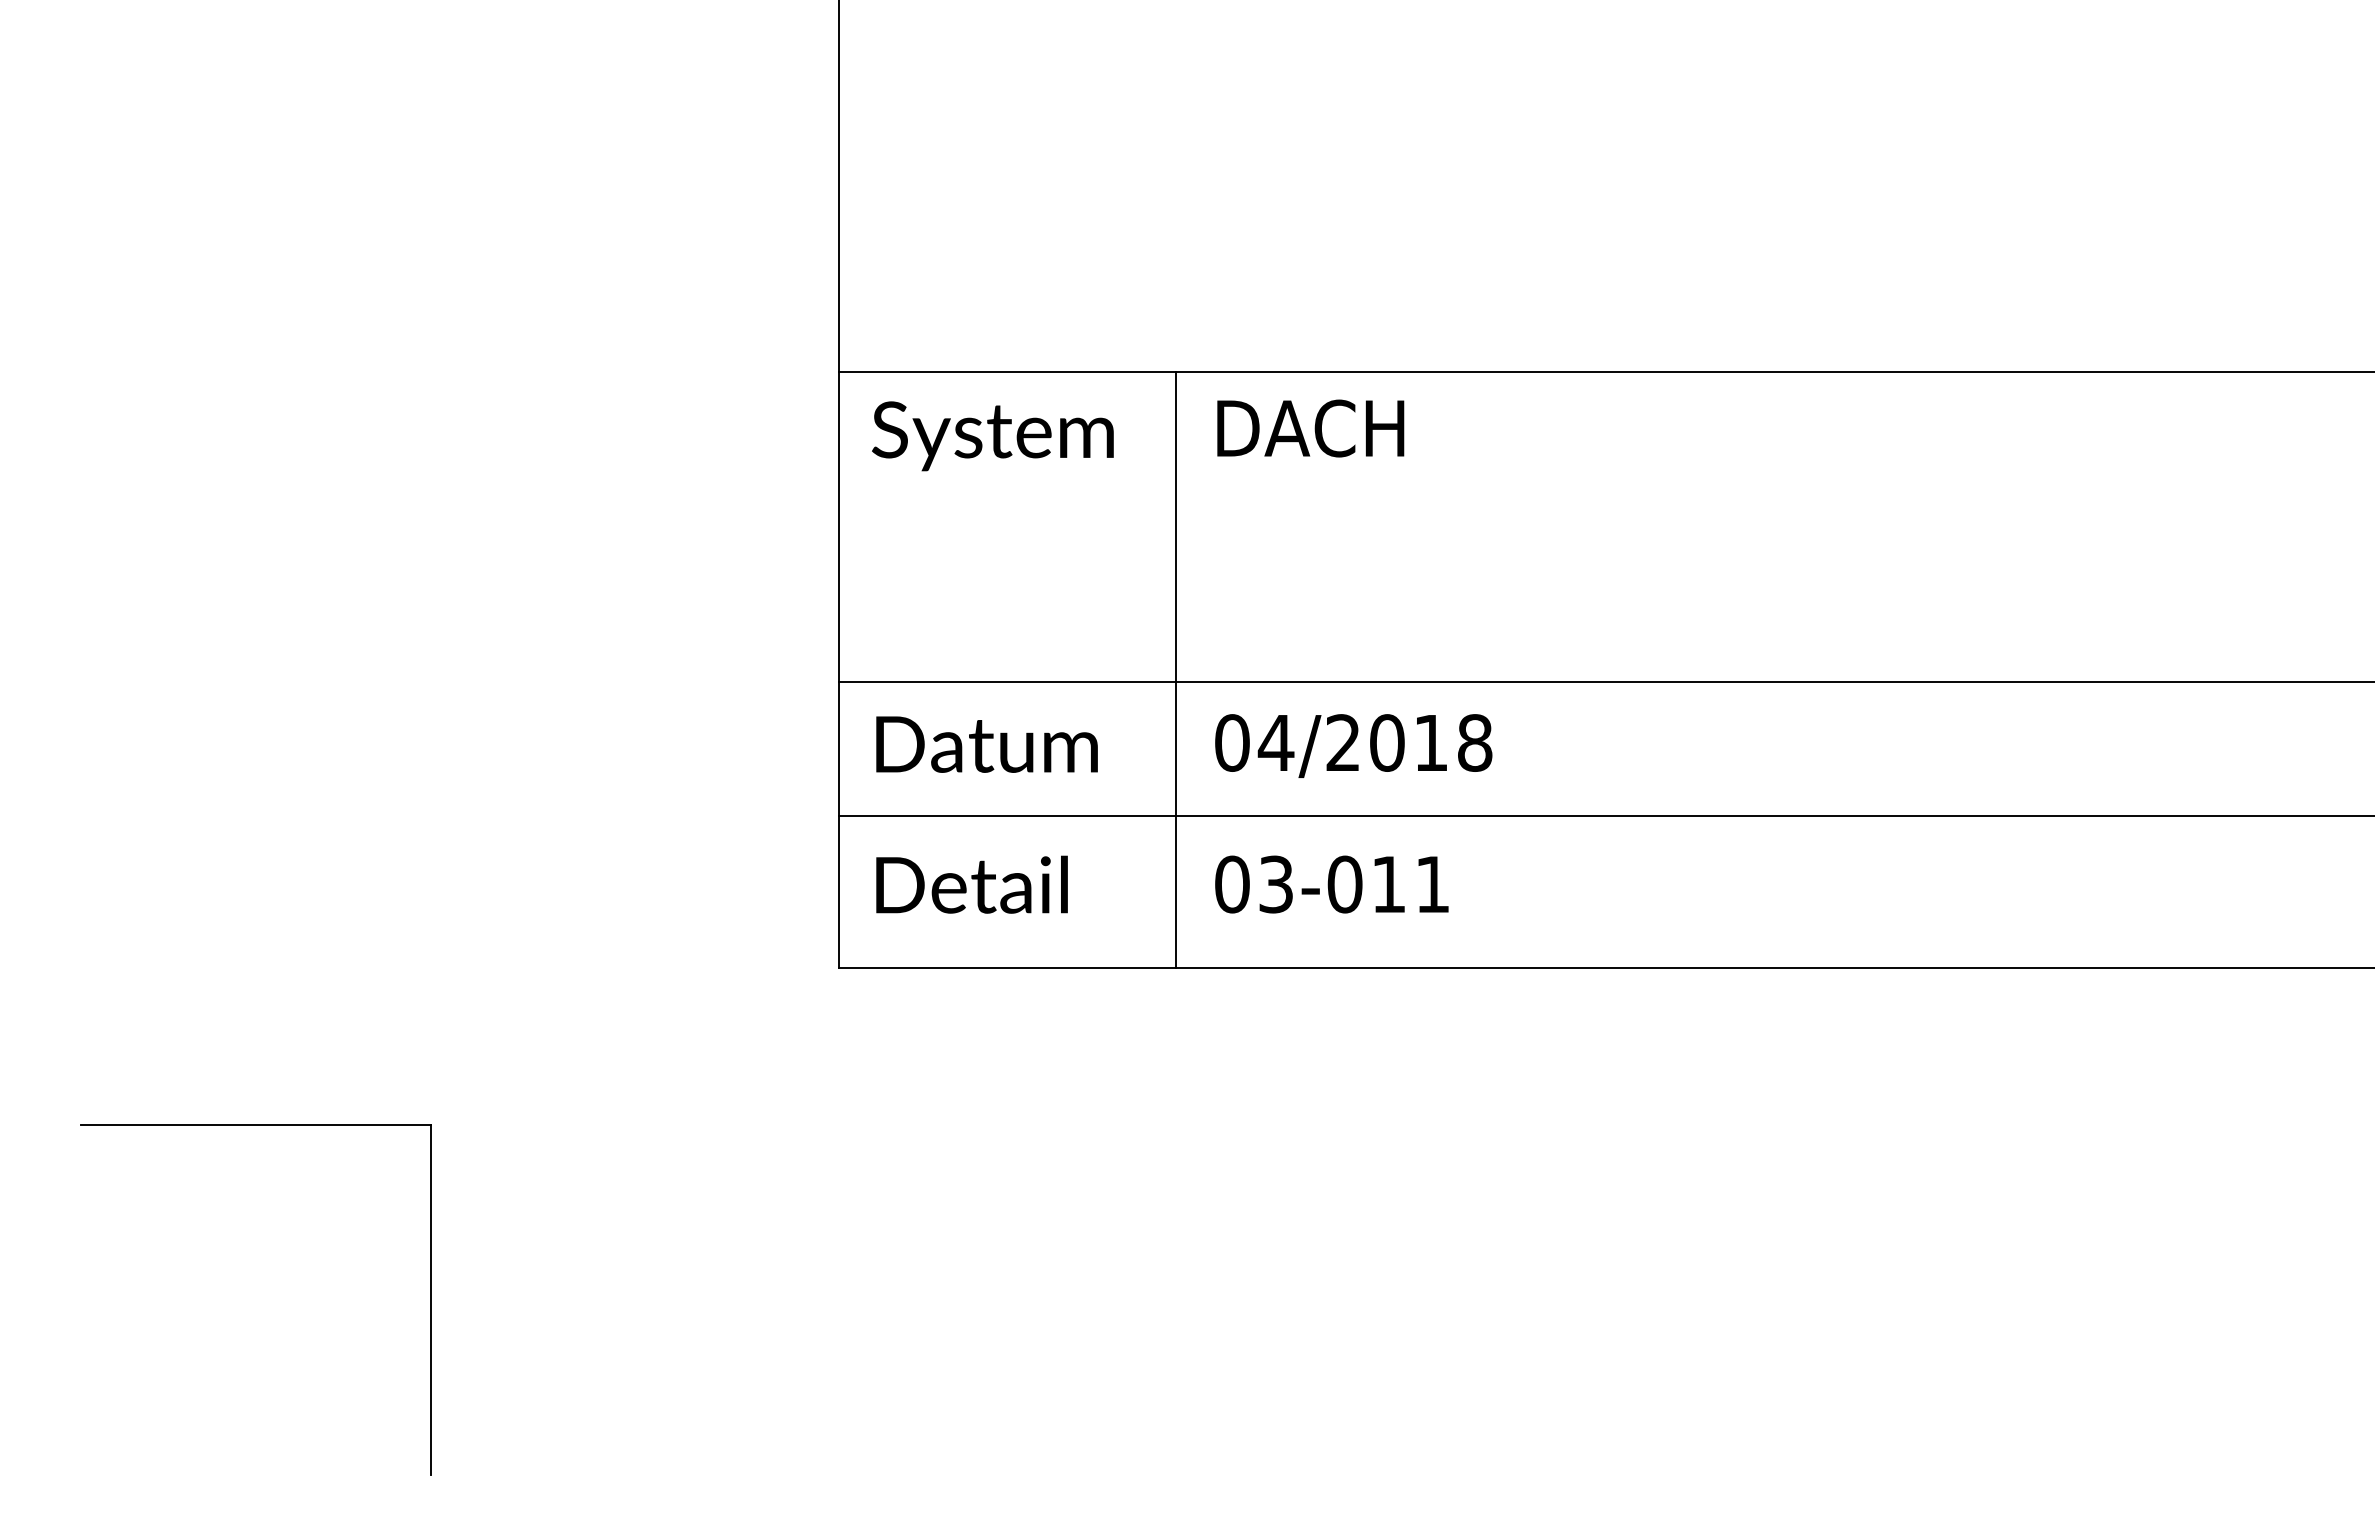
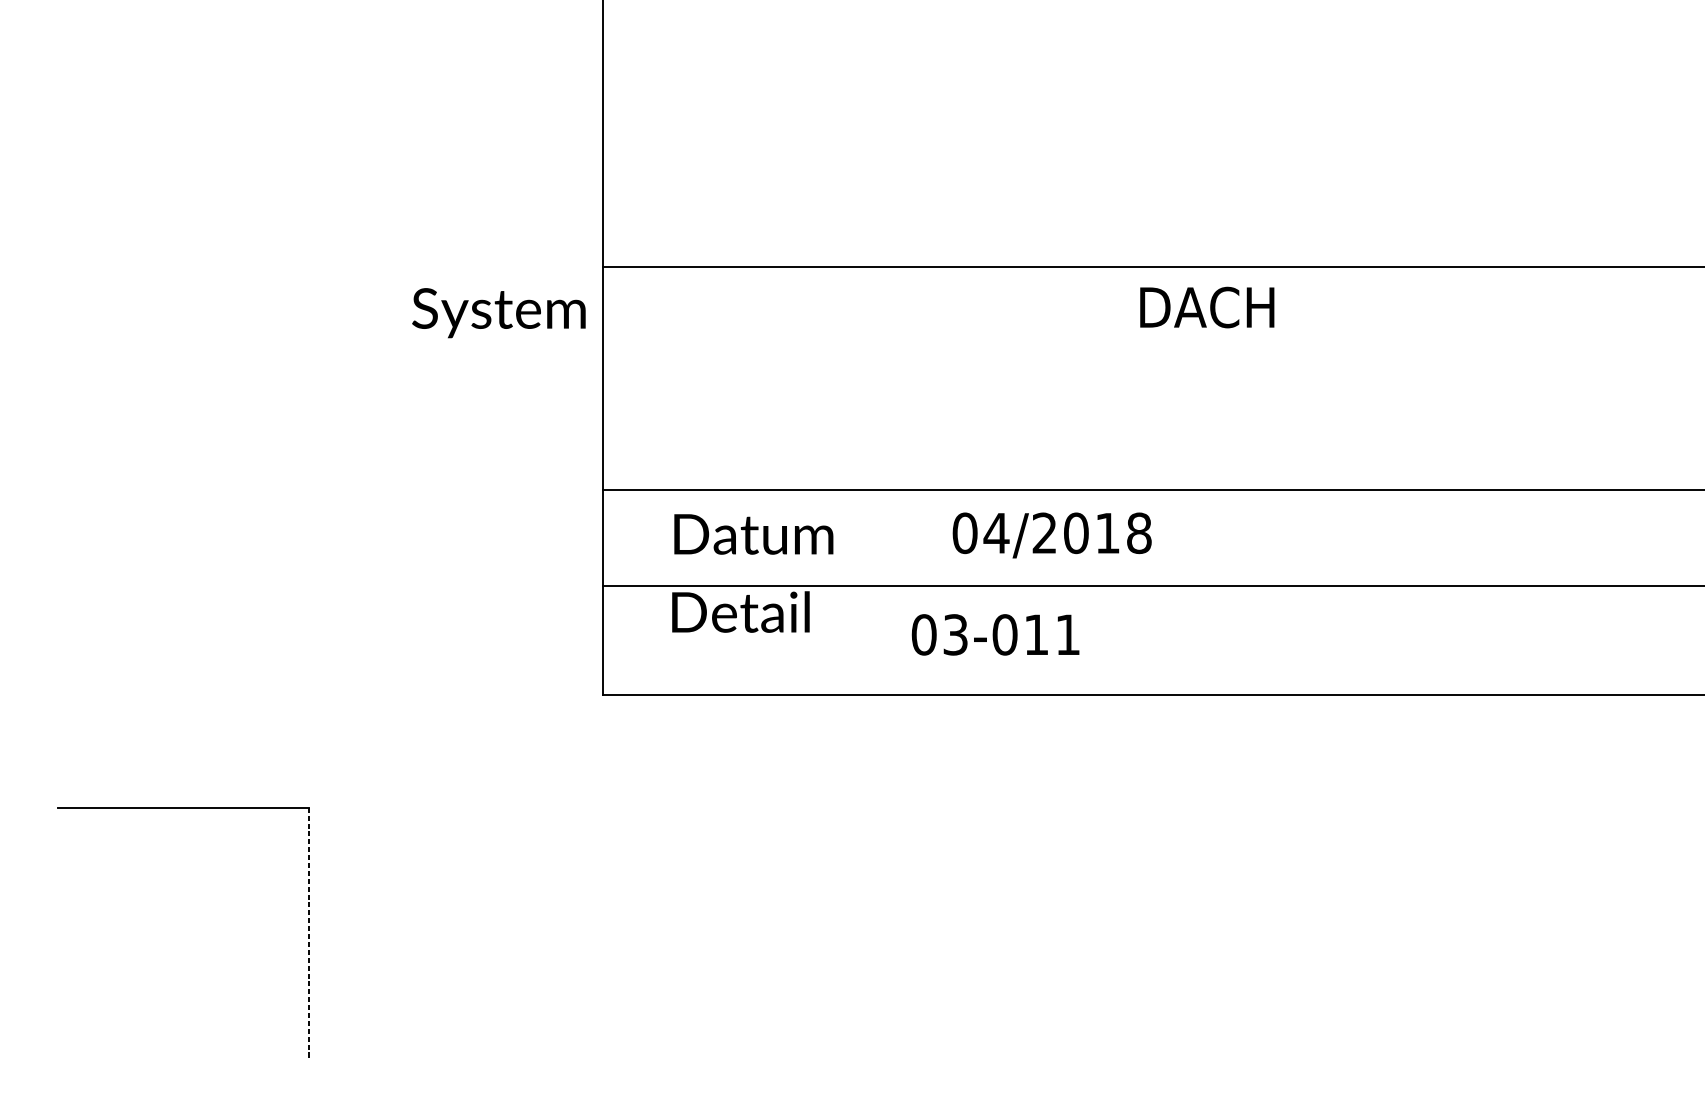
text: (1310, 428) -> (1207, 307), moved
text: (992, 436) -> (498, 313), moved
line: (1176, 670) -> (844, 481), removed
text: (986, 744) -> (753, 534), moved
text: (1353, 745) -> (1052, 535), moved
text: (971, 884) -> (740, 611), moved
text: (1331, 884) -> (995, 634), moved
line: (430, 1300) -> (309, 933), solid -> dashed

